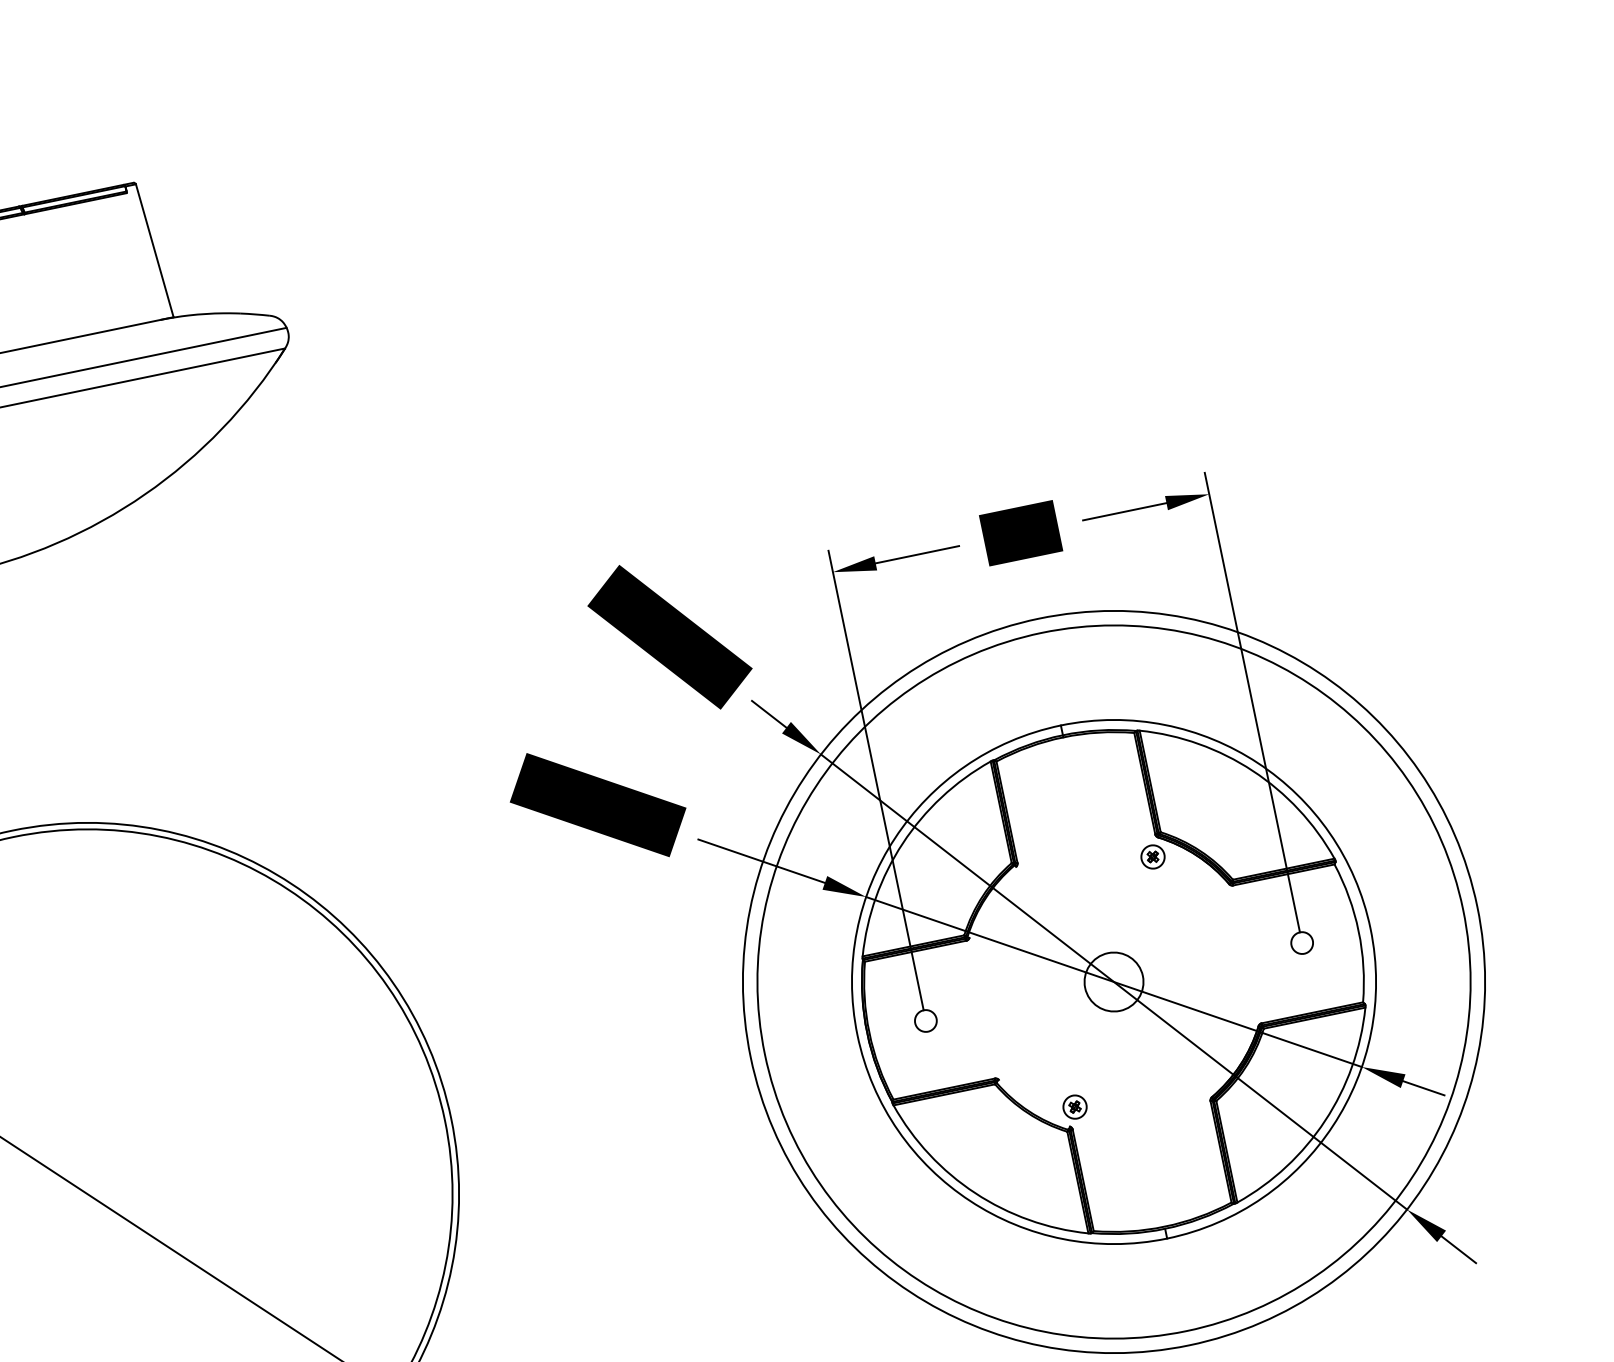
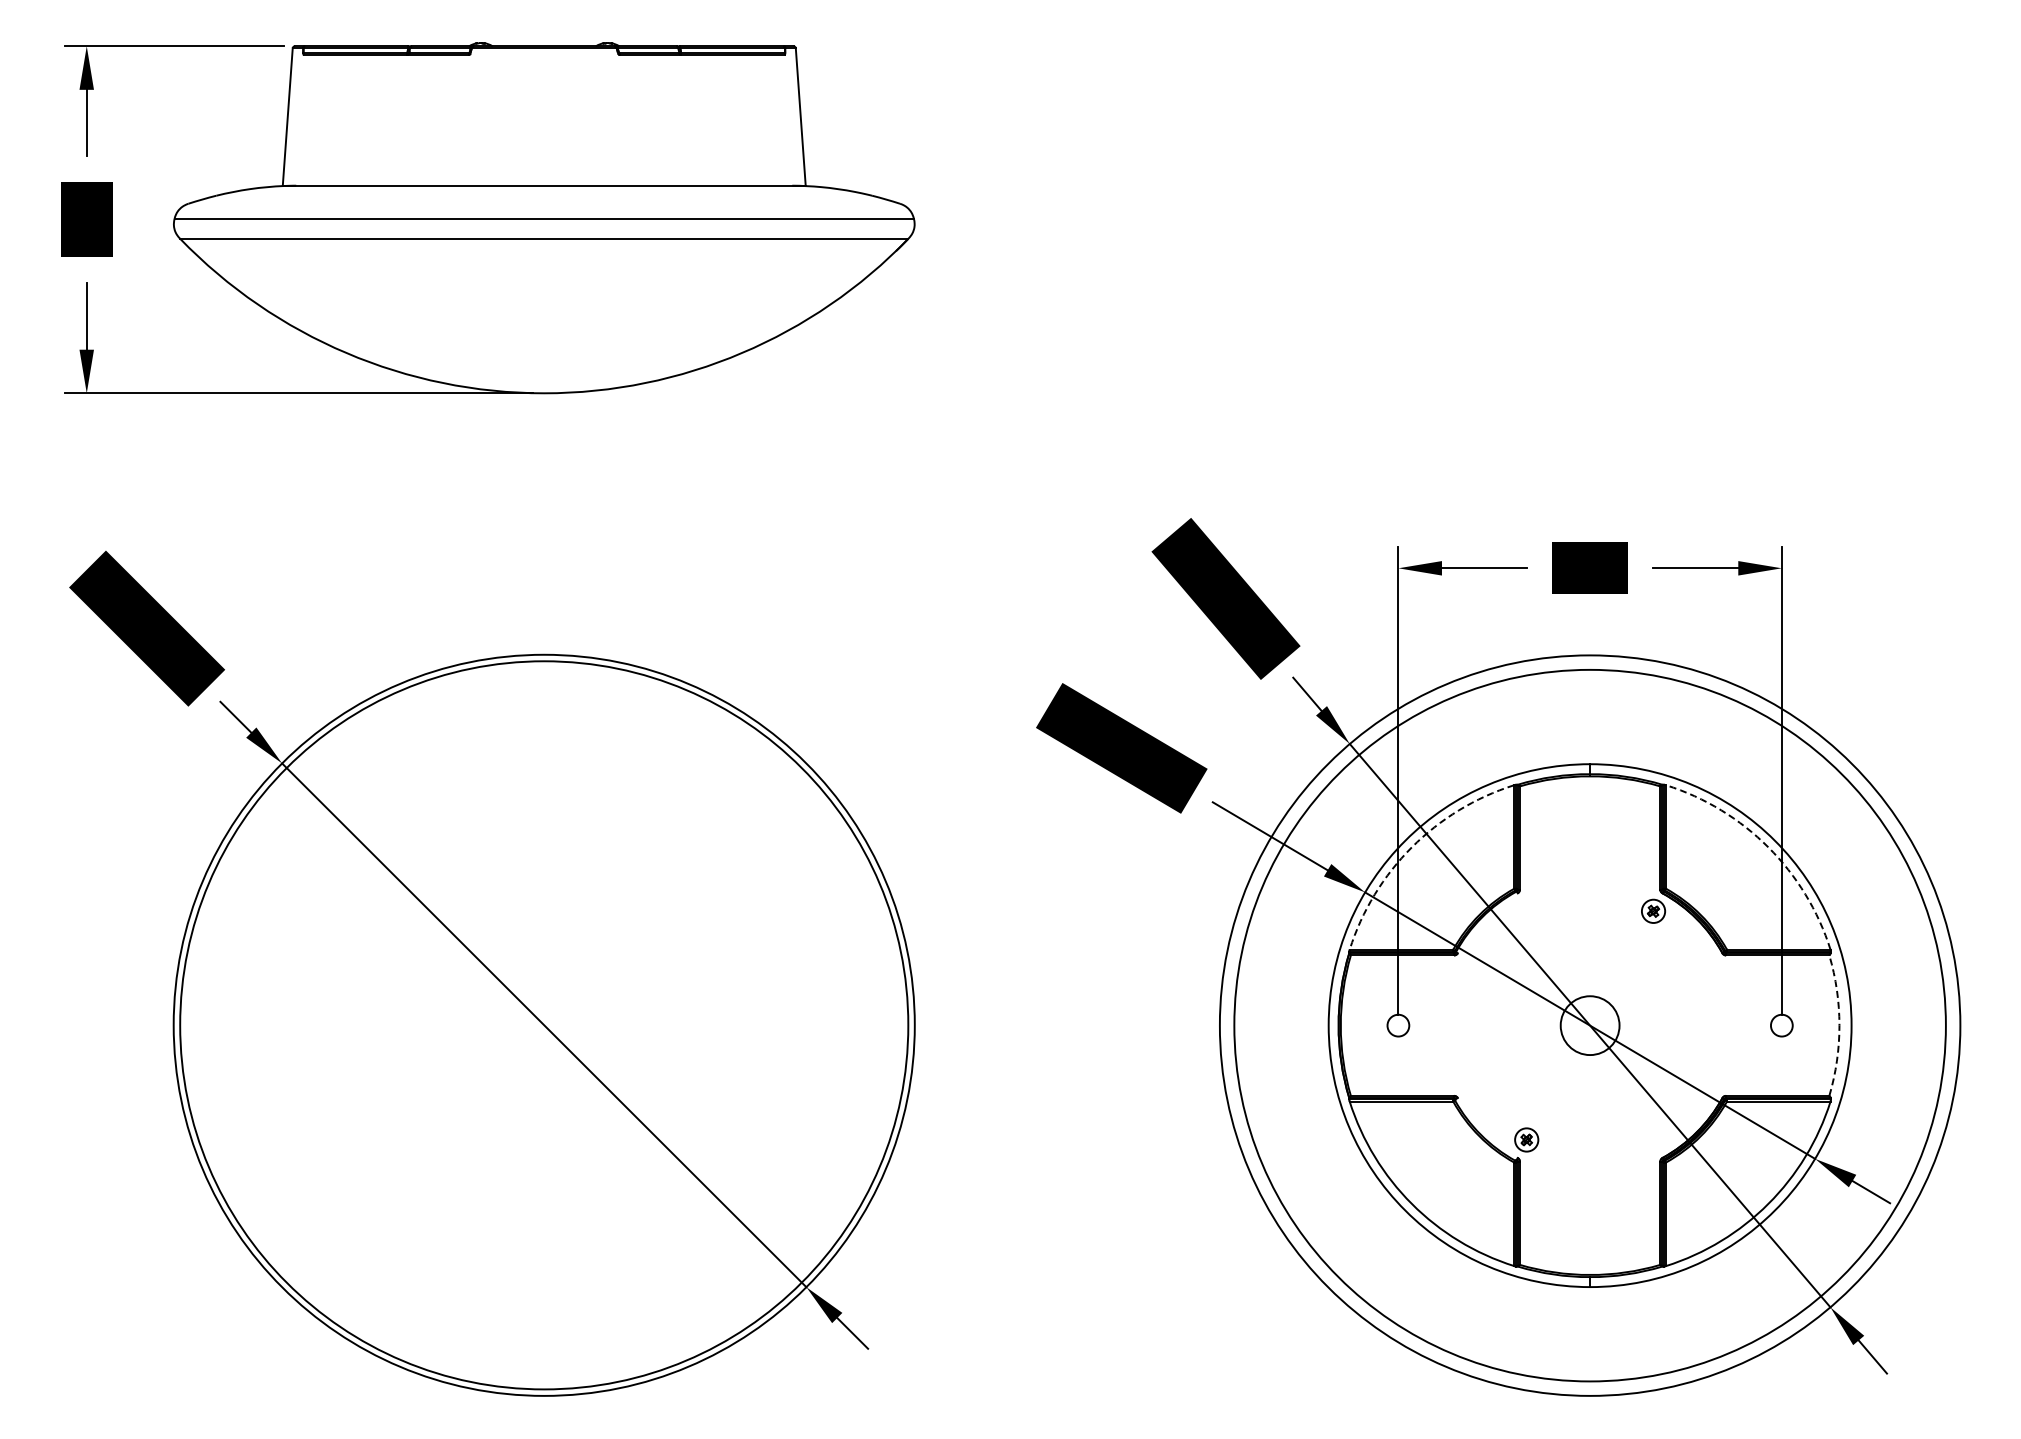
arc: (1252, 770) -> (1768, 847), solid -> dashed
arc: (902, 843) -> (1411, 847), solid -> dashed
arc: (1358, 931) -> (1839, 1025), solid -> dashed

